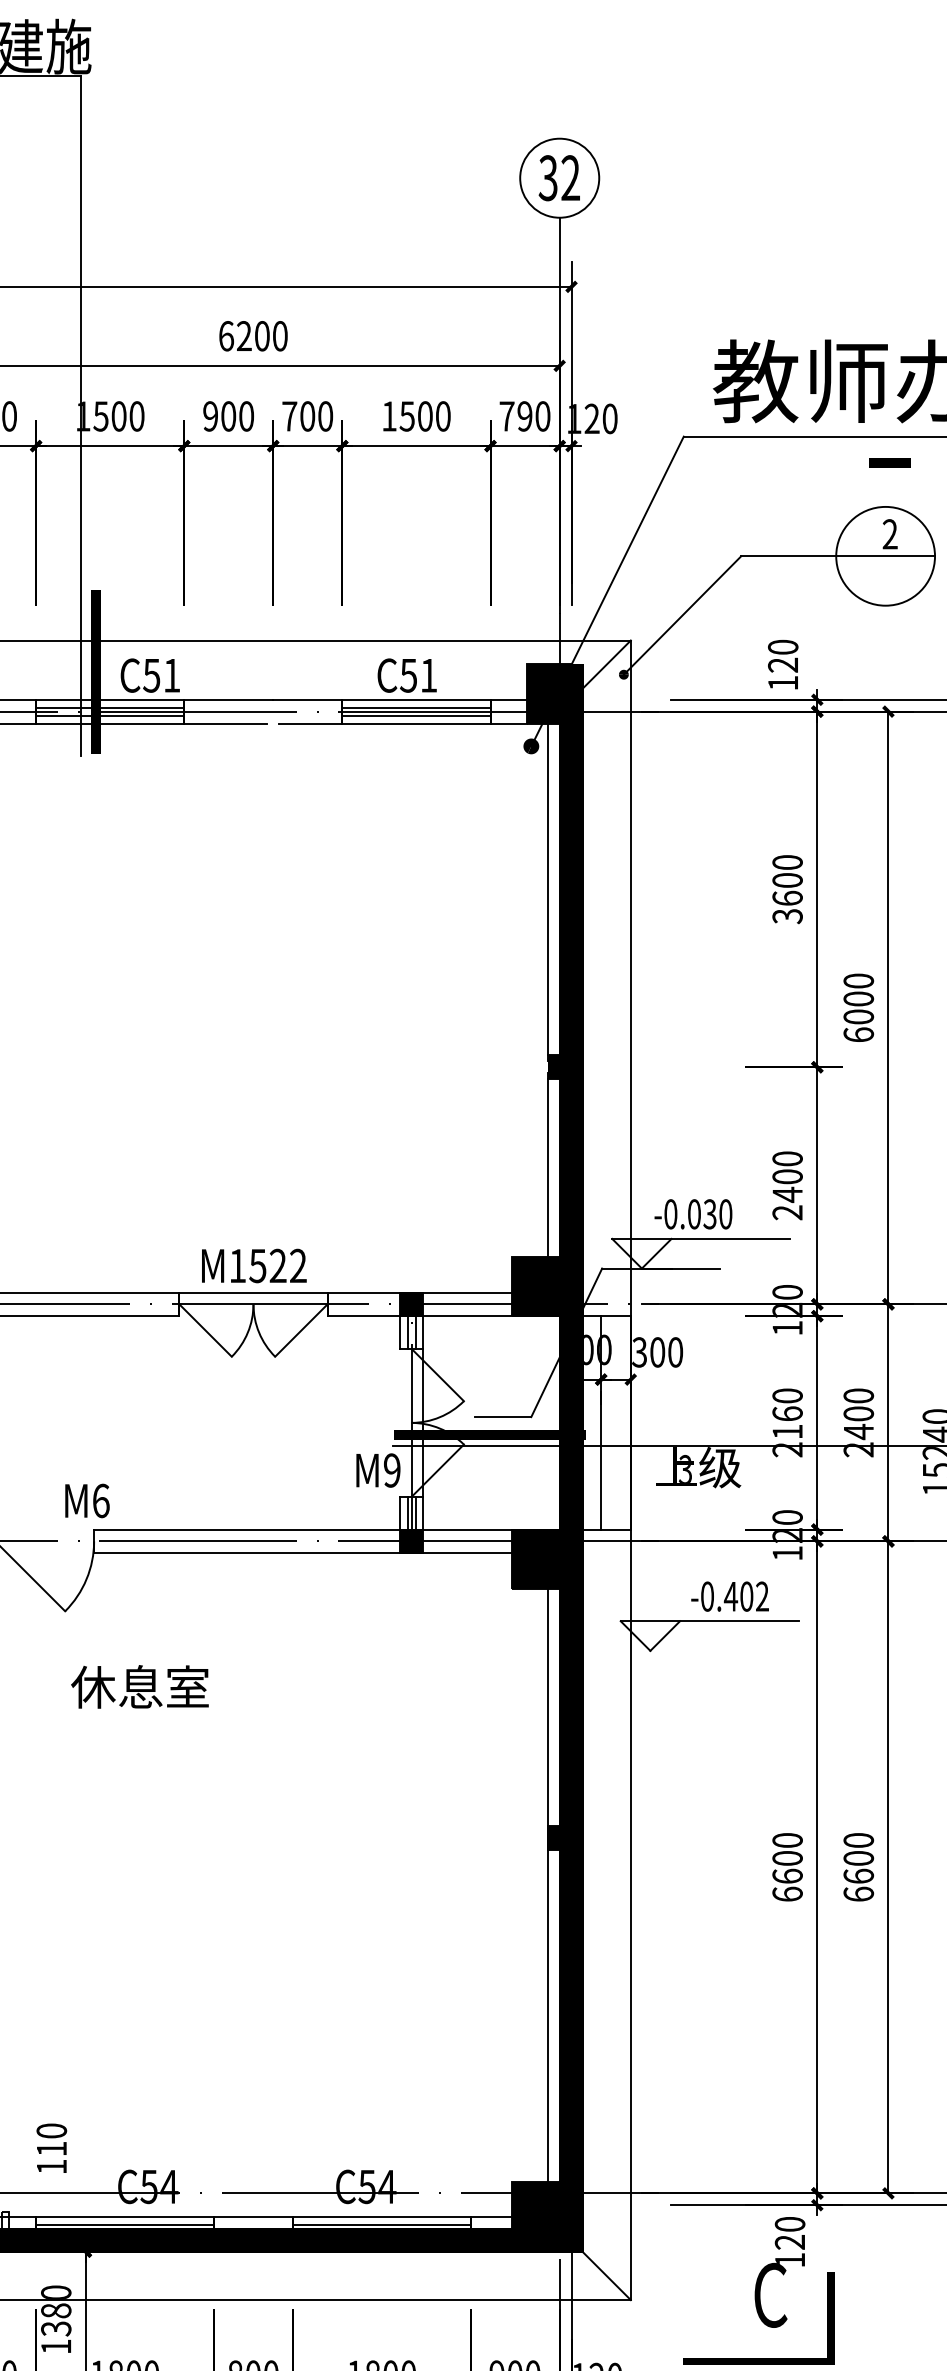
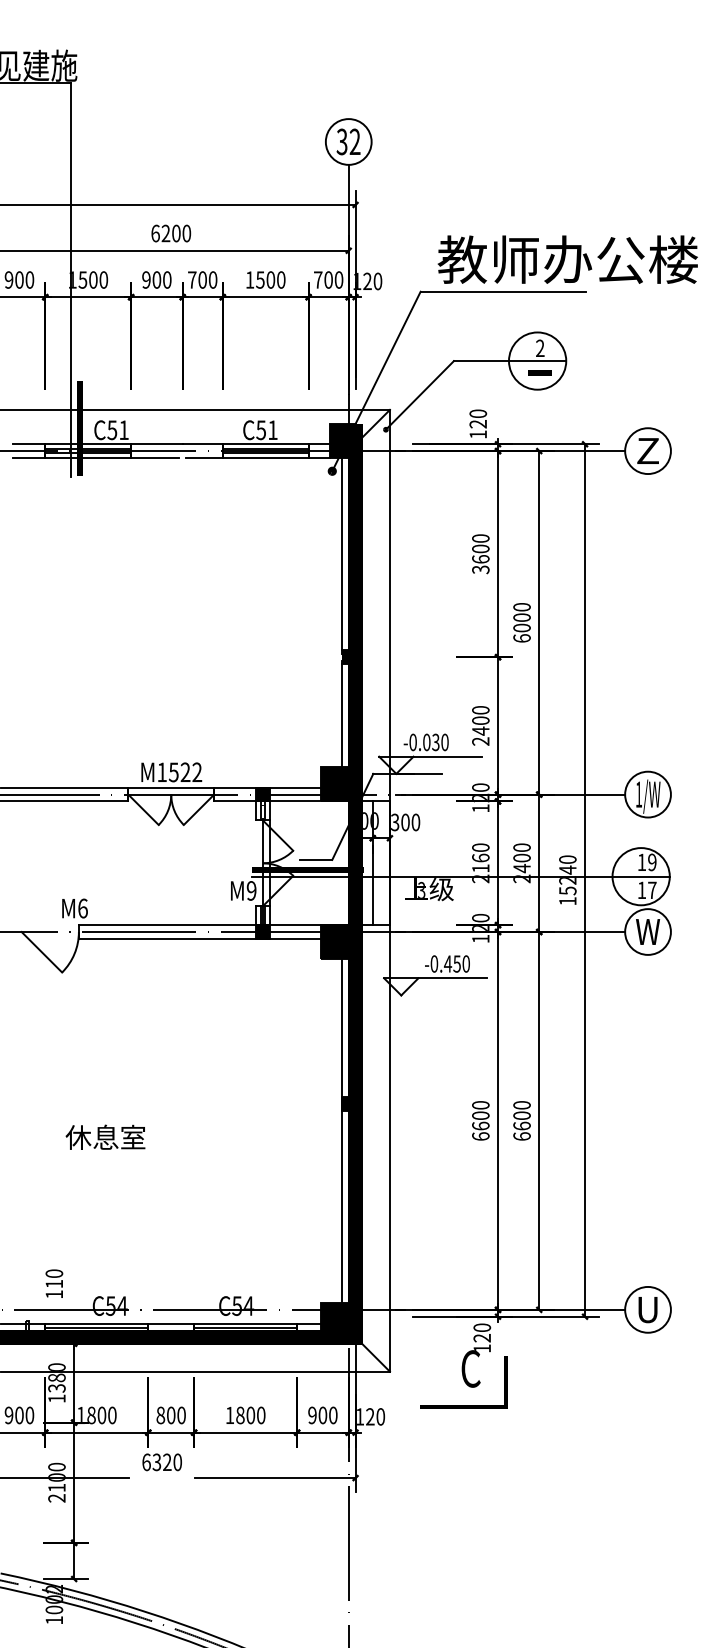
text: (524, 415) -> (328, 279), 790 -> 700
line: (888, 462) -> (539, 372), moved
text: (754, 1595) -> (461, 963), -0.402 -> -0.450
text: (139, 1685) -> (105, 1136), moved

